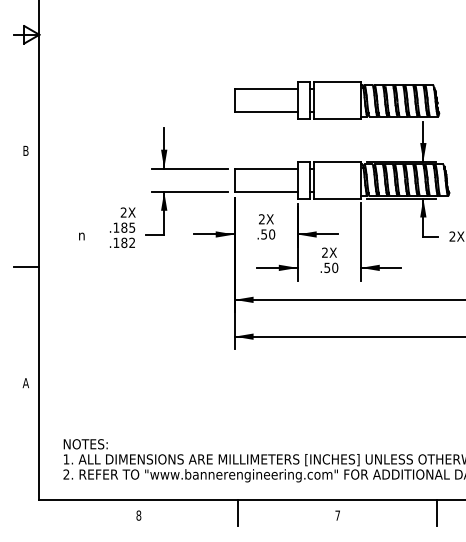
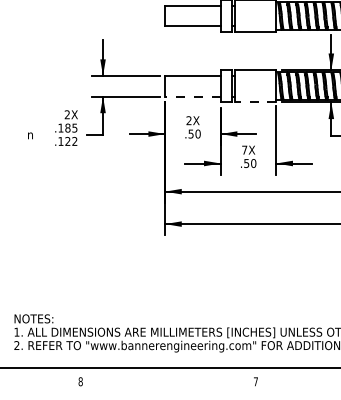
line: (266, 191) -> (193, 96), solid -> dashed
line: (337, 198) -> (255, 102), solid -> dashed
text: (124, 243) -> (68, 142), .182 -> .122
text: (324, 252) -> (244, 149), 2X -> 7X
line: (238, 512) -> (168, 379), removed

